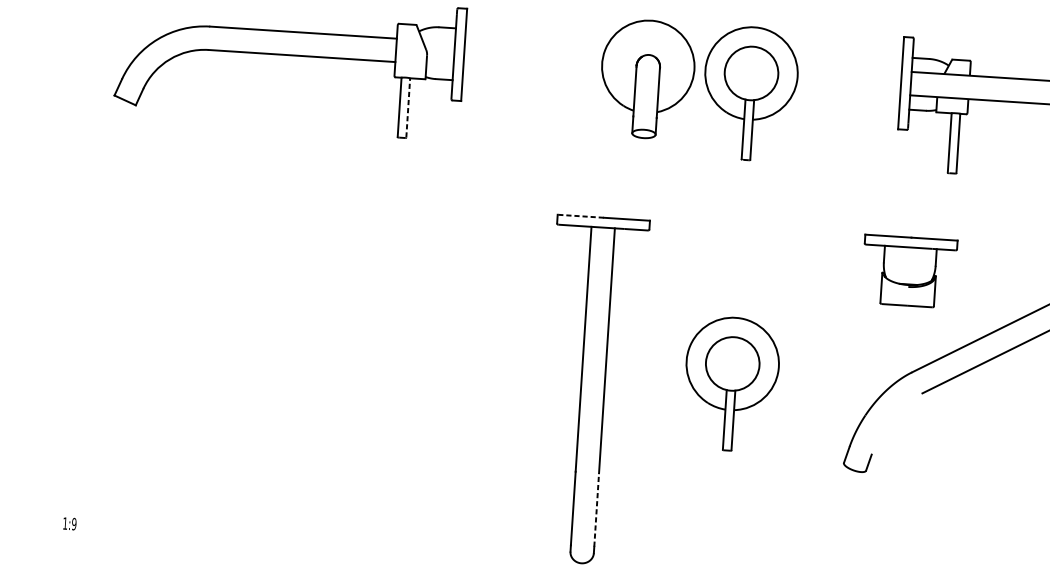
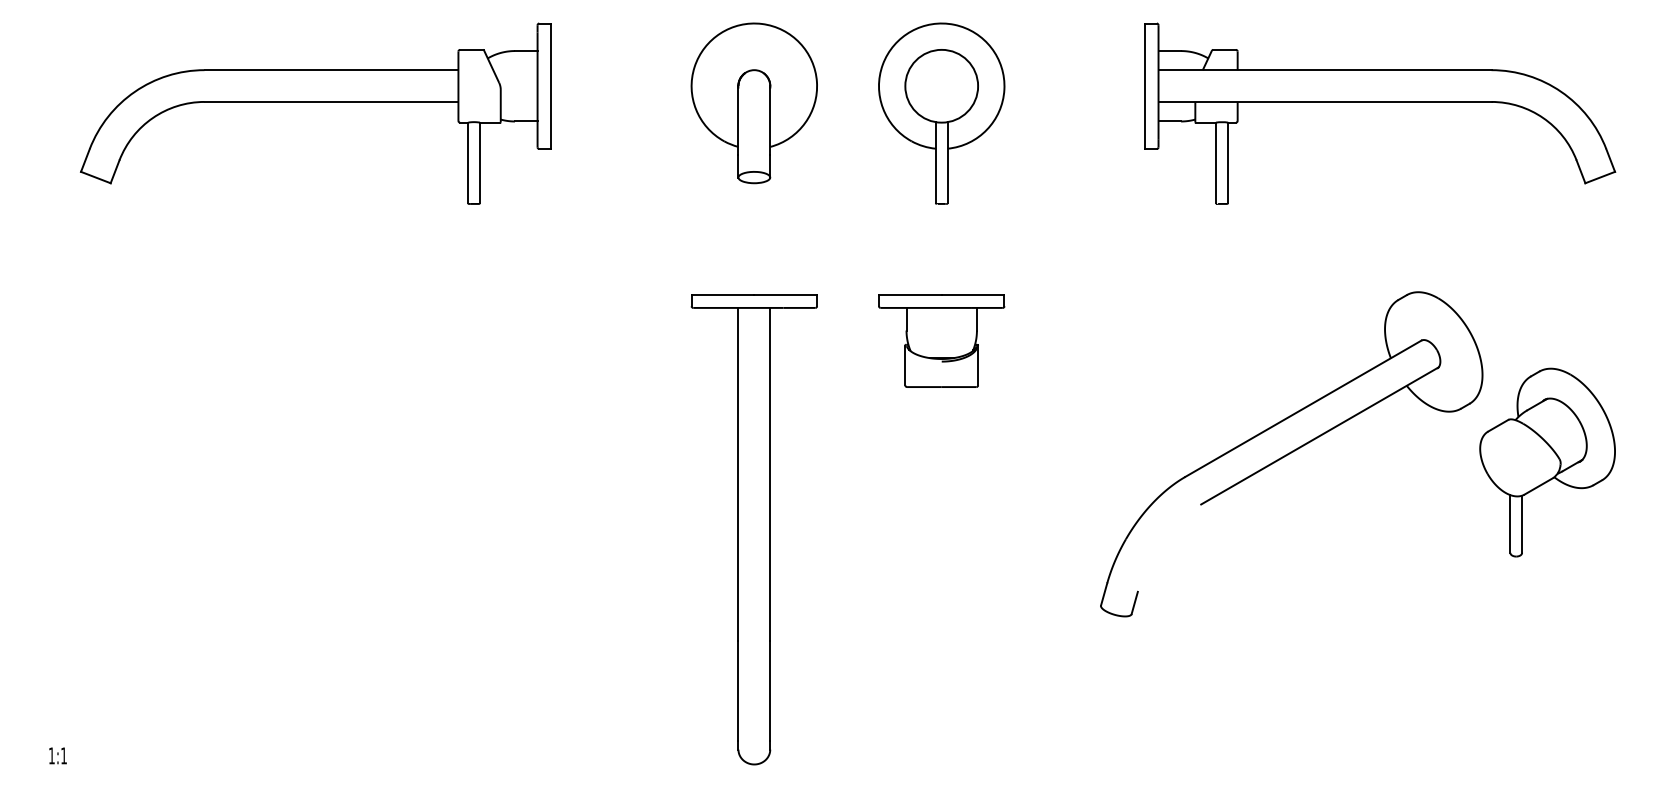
part: (646, 79) -> (753, 103), moved
line: (407, 107) -> (479, 162), dashed -> solid
line: (580, 216) -> (722, 294), dashed -> solid
part: (909, 271) -> (941, 340), moved
part: (731, 383) -> (941, 508), removed
line: (596, 509) -> (770, 690), dashed -> solid
text: (74, 523) -> (64, 755), 1:9 -> 1:1

